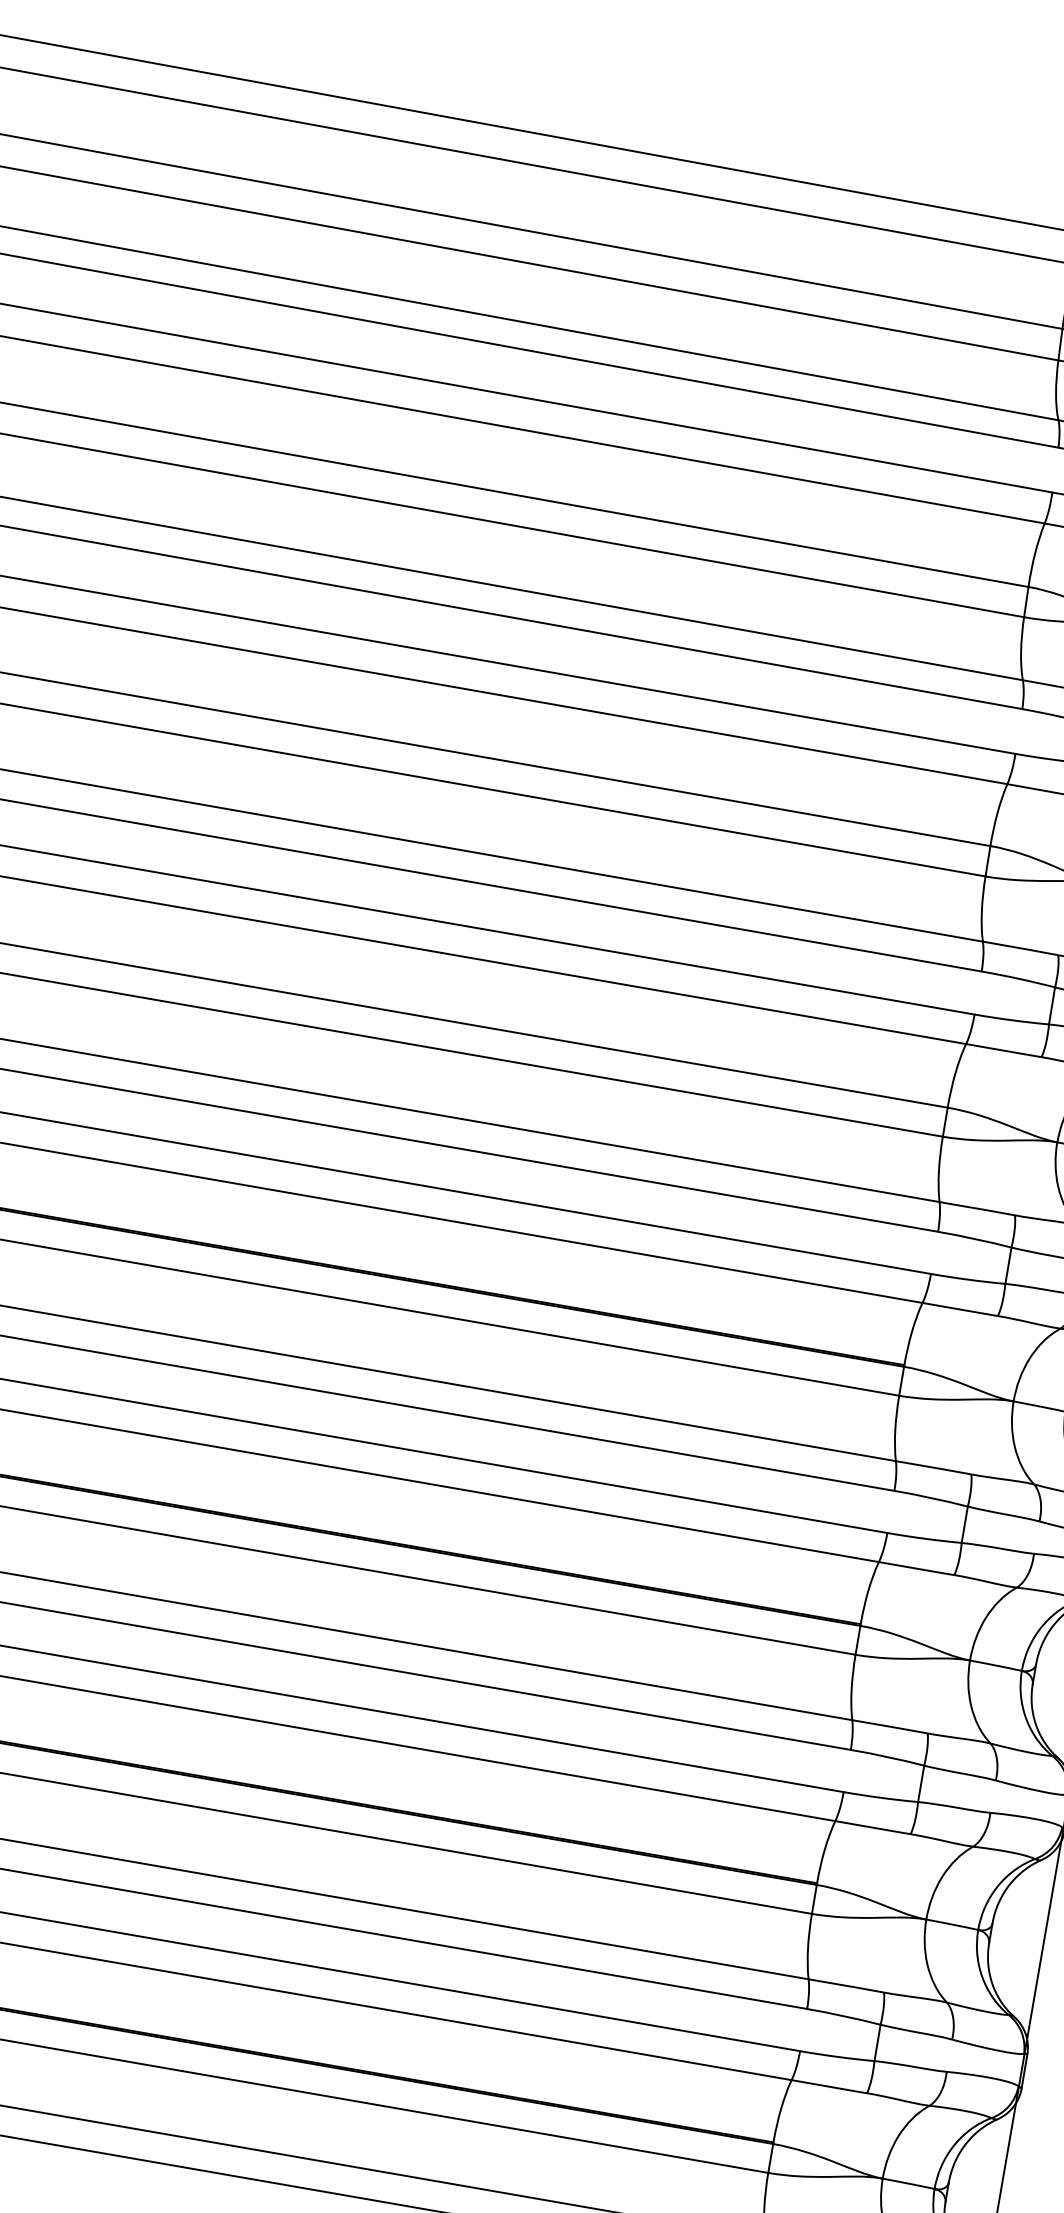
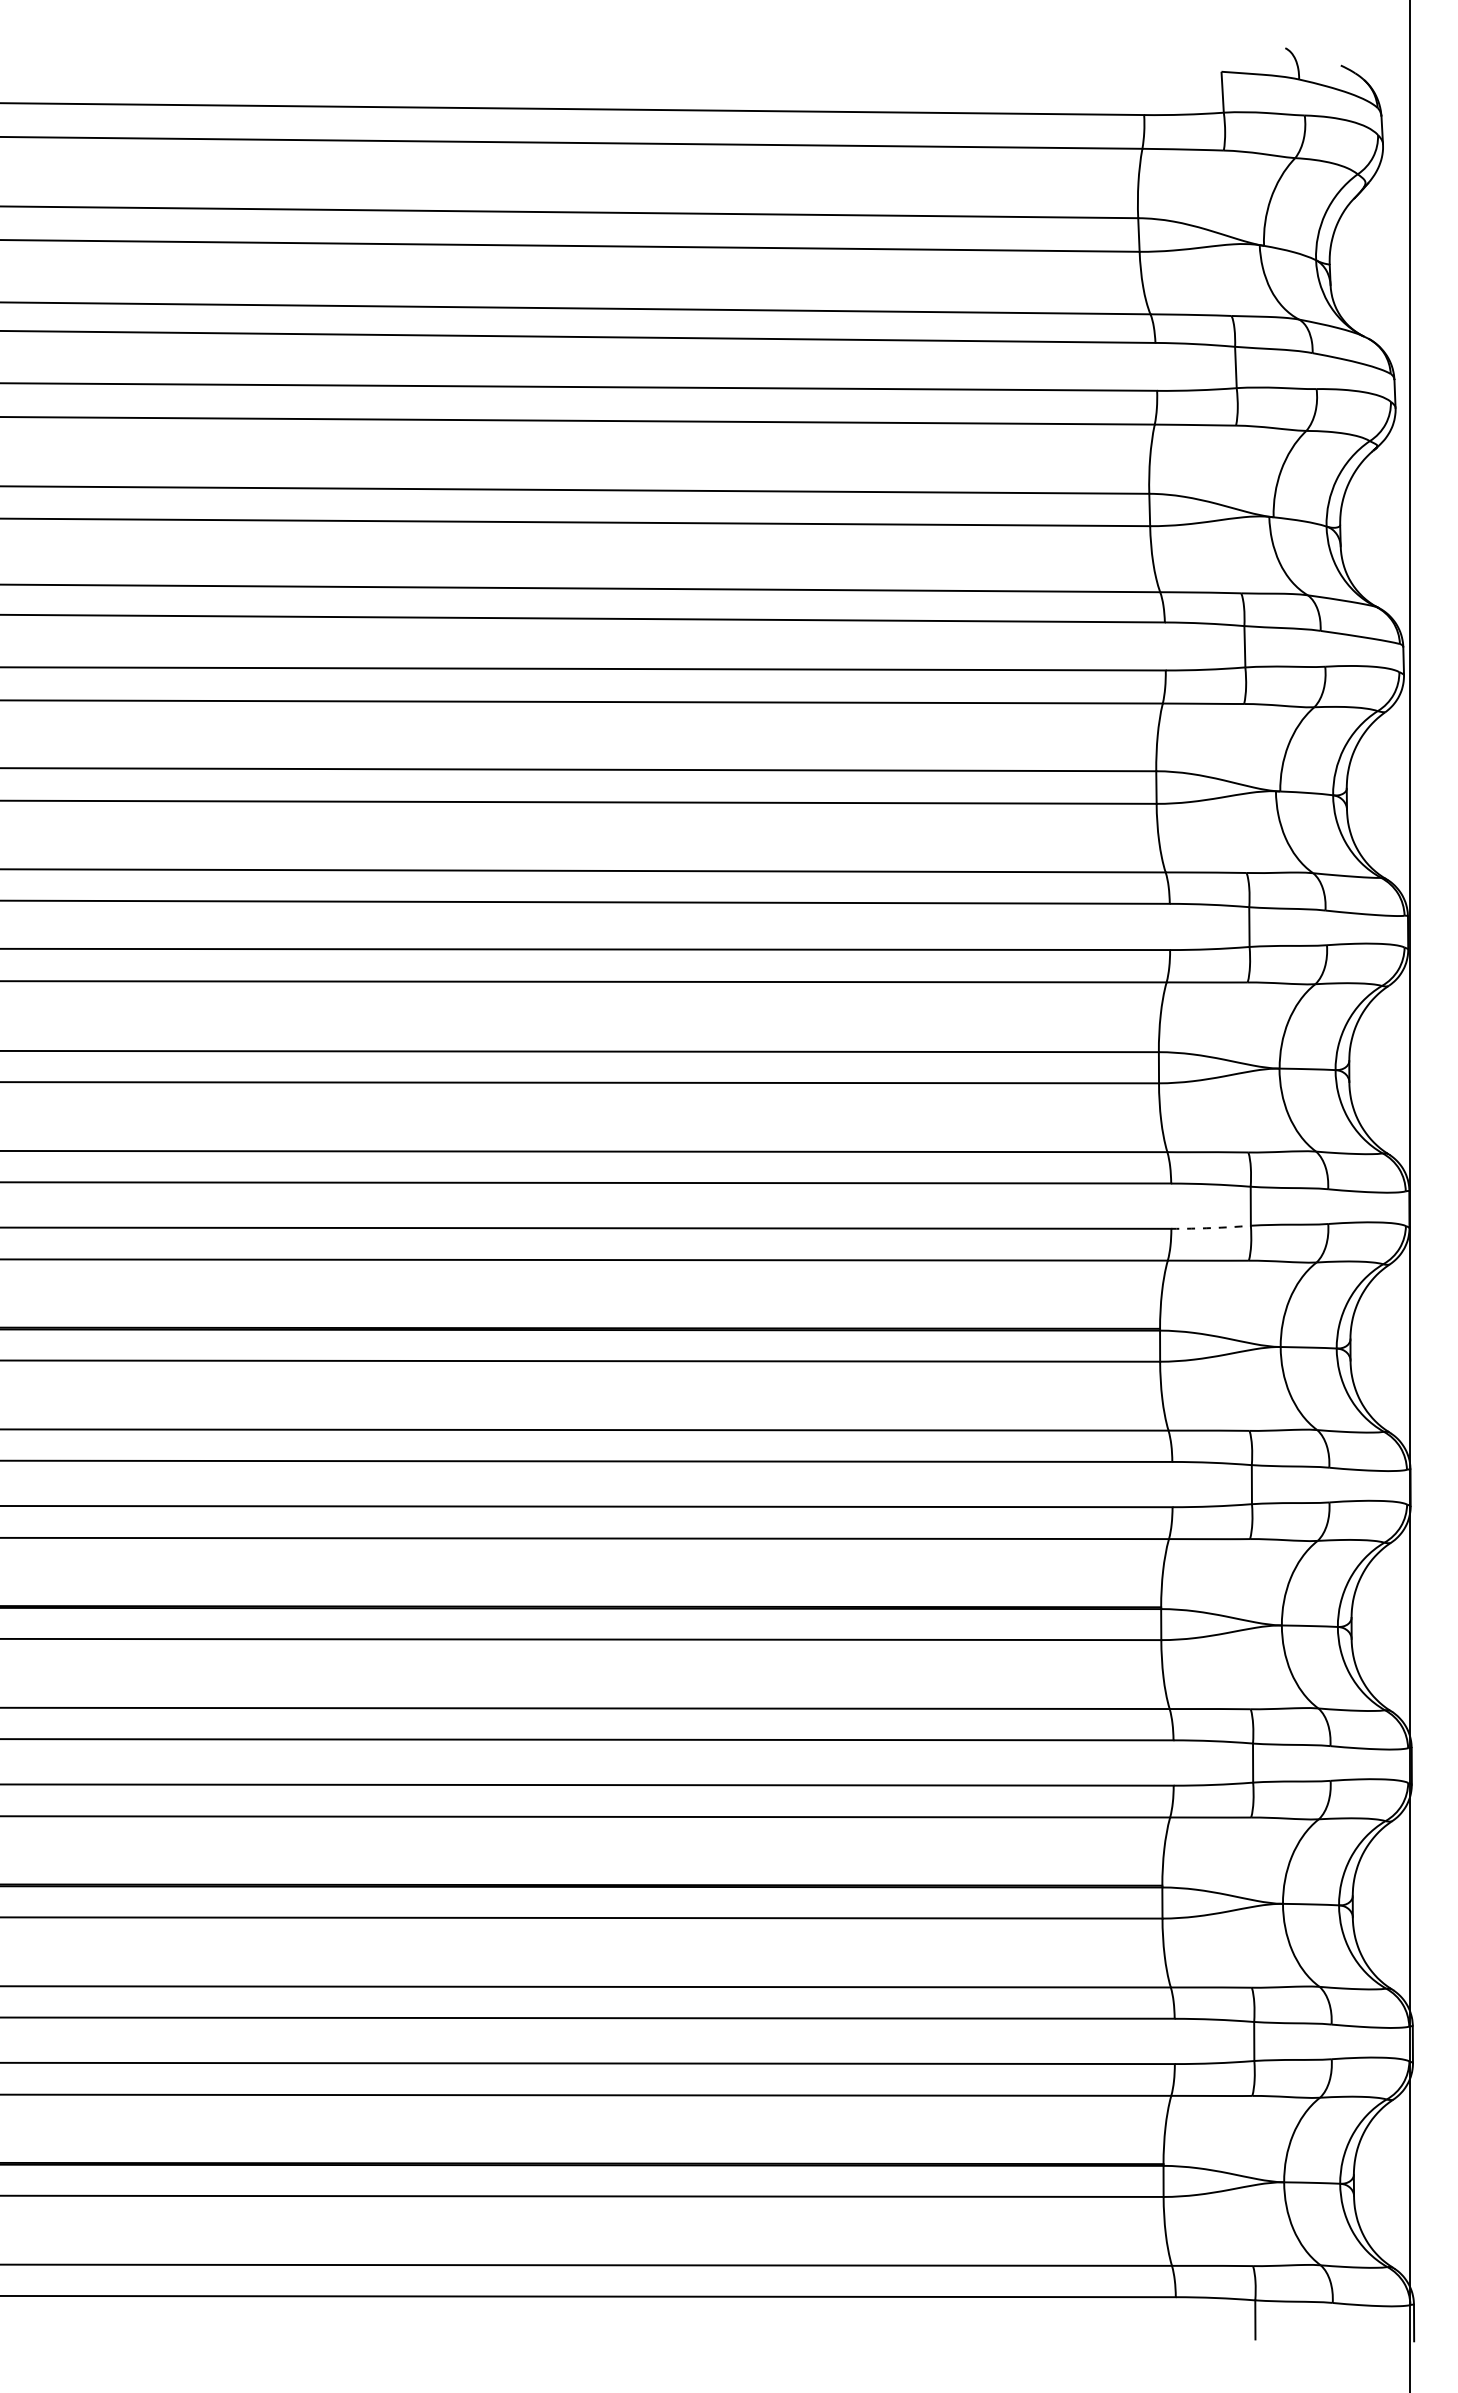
arc: (968, 1280) -> (1211, 1228), solid -> dashed

